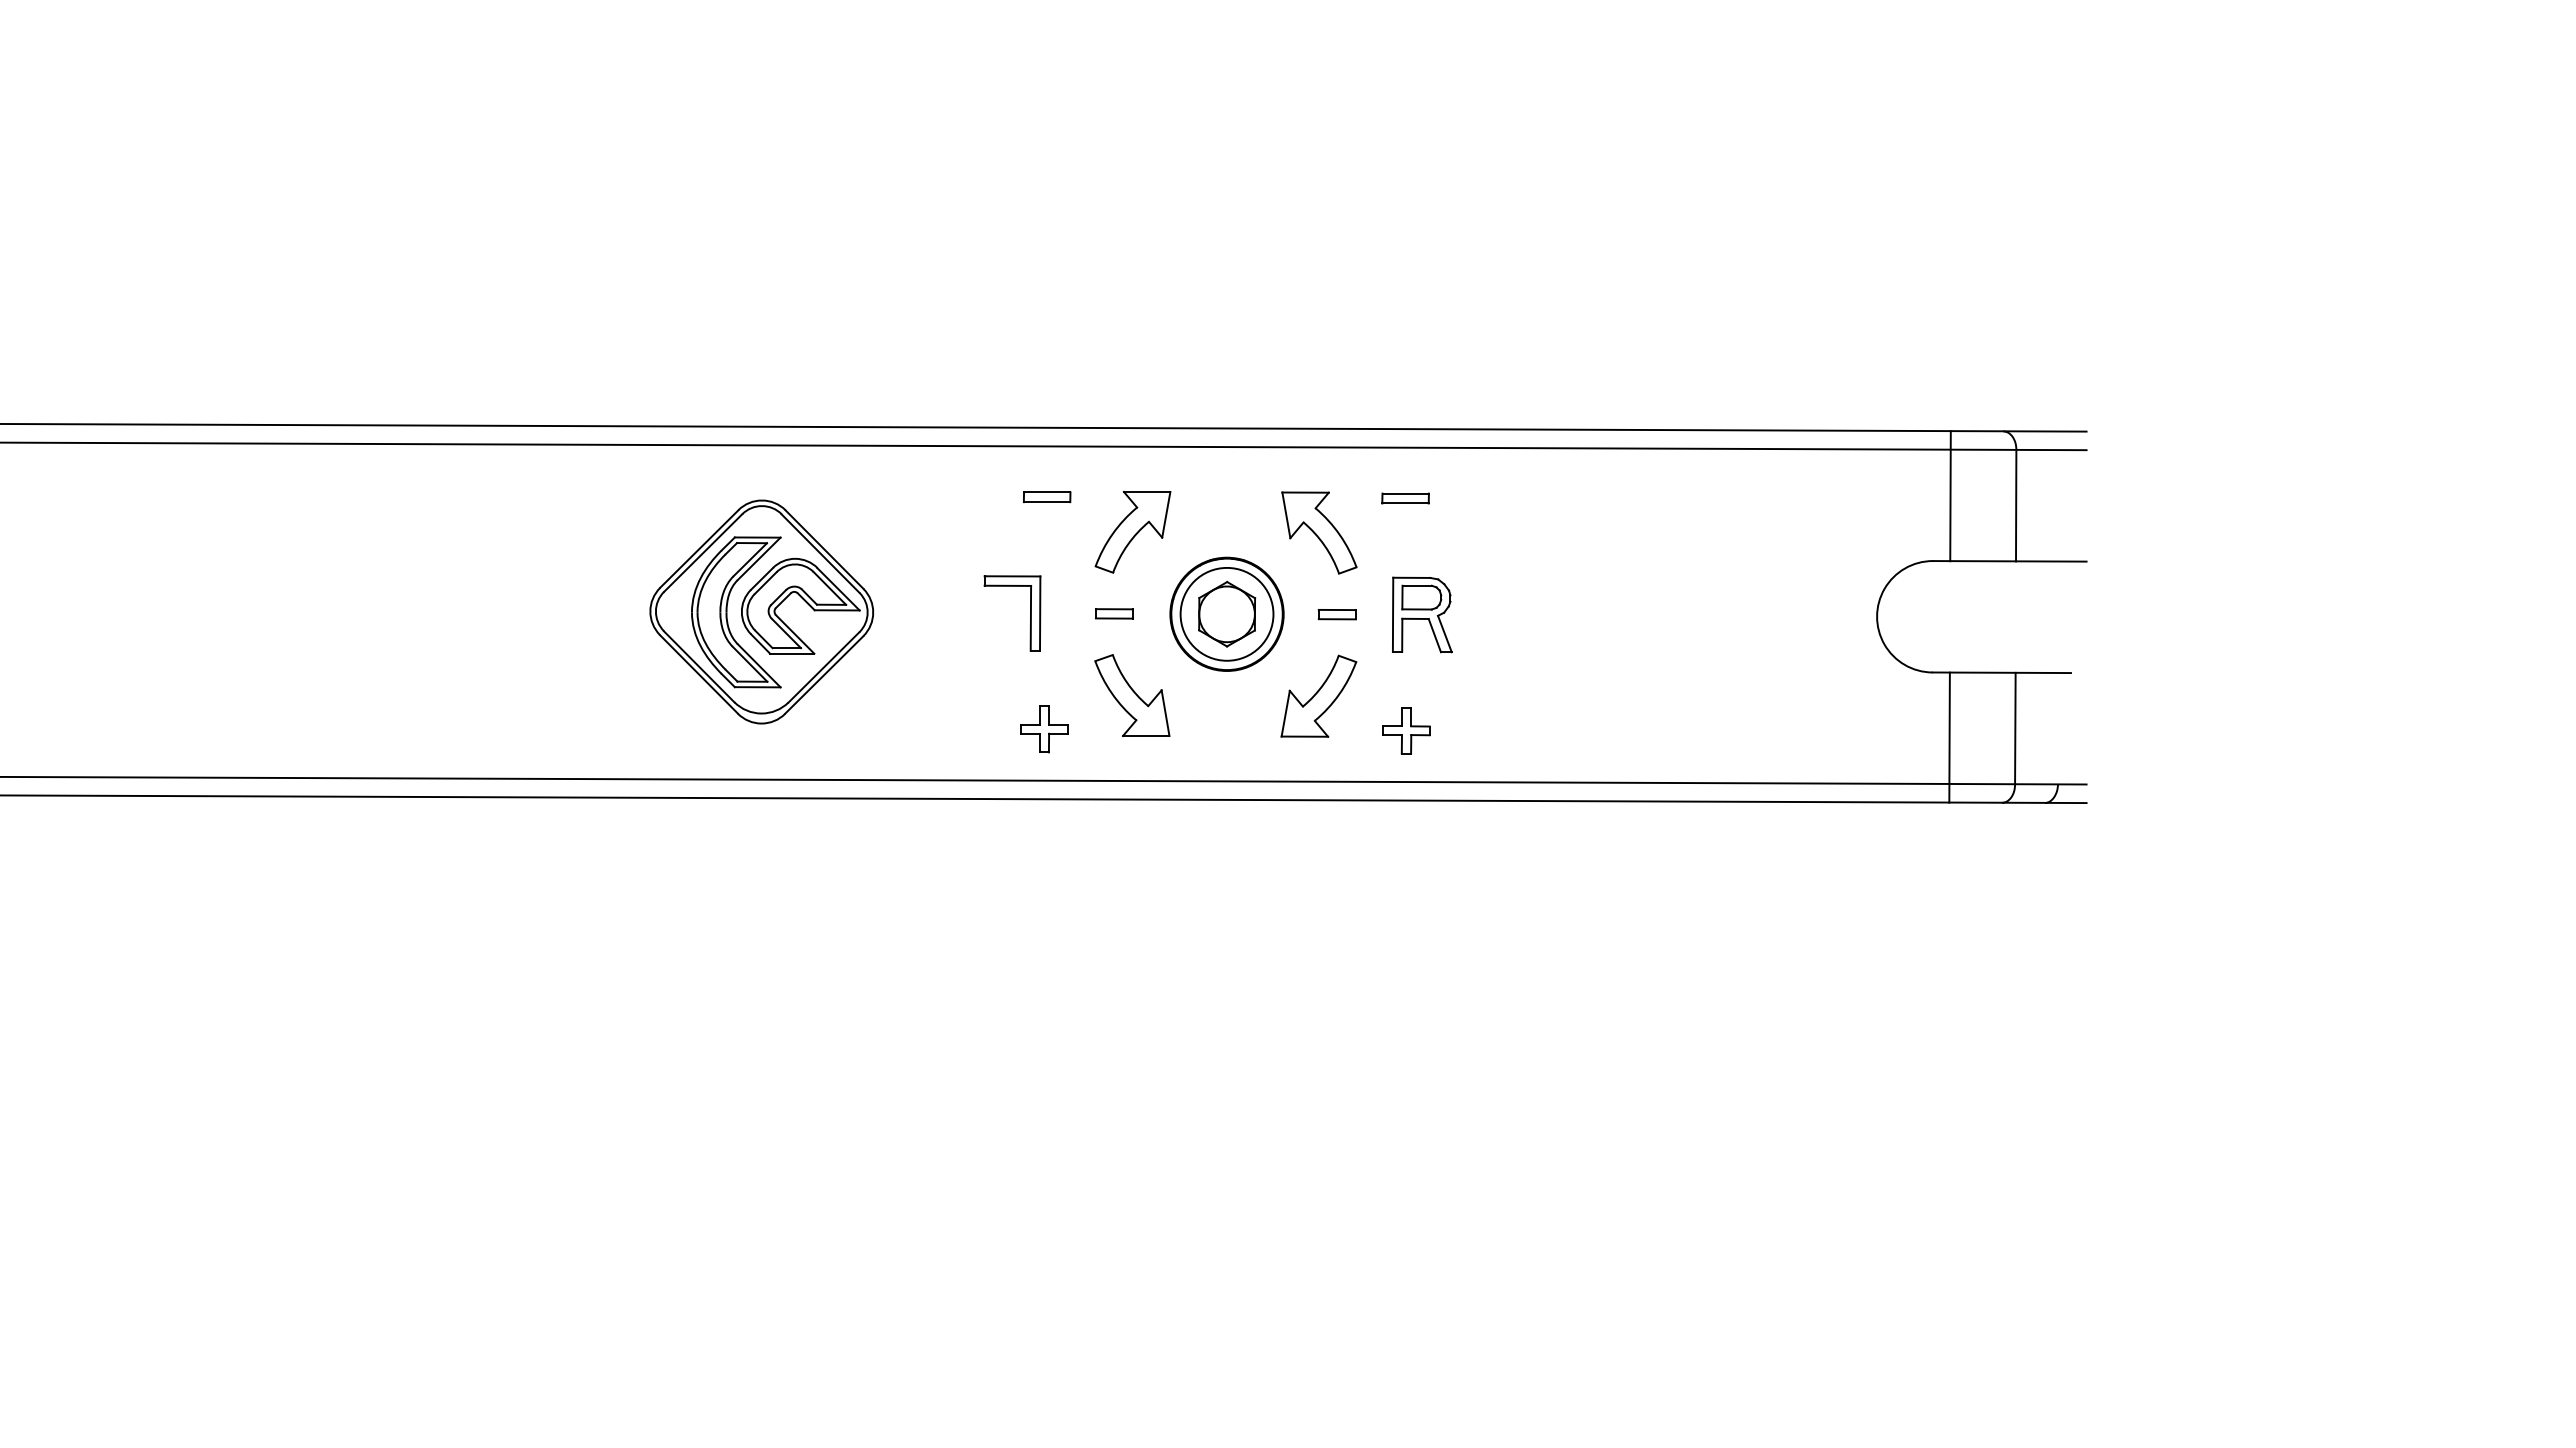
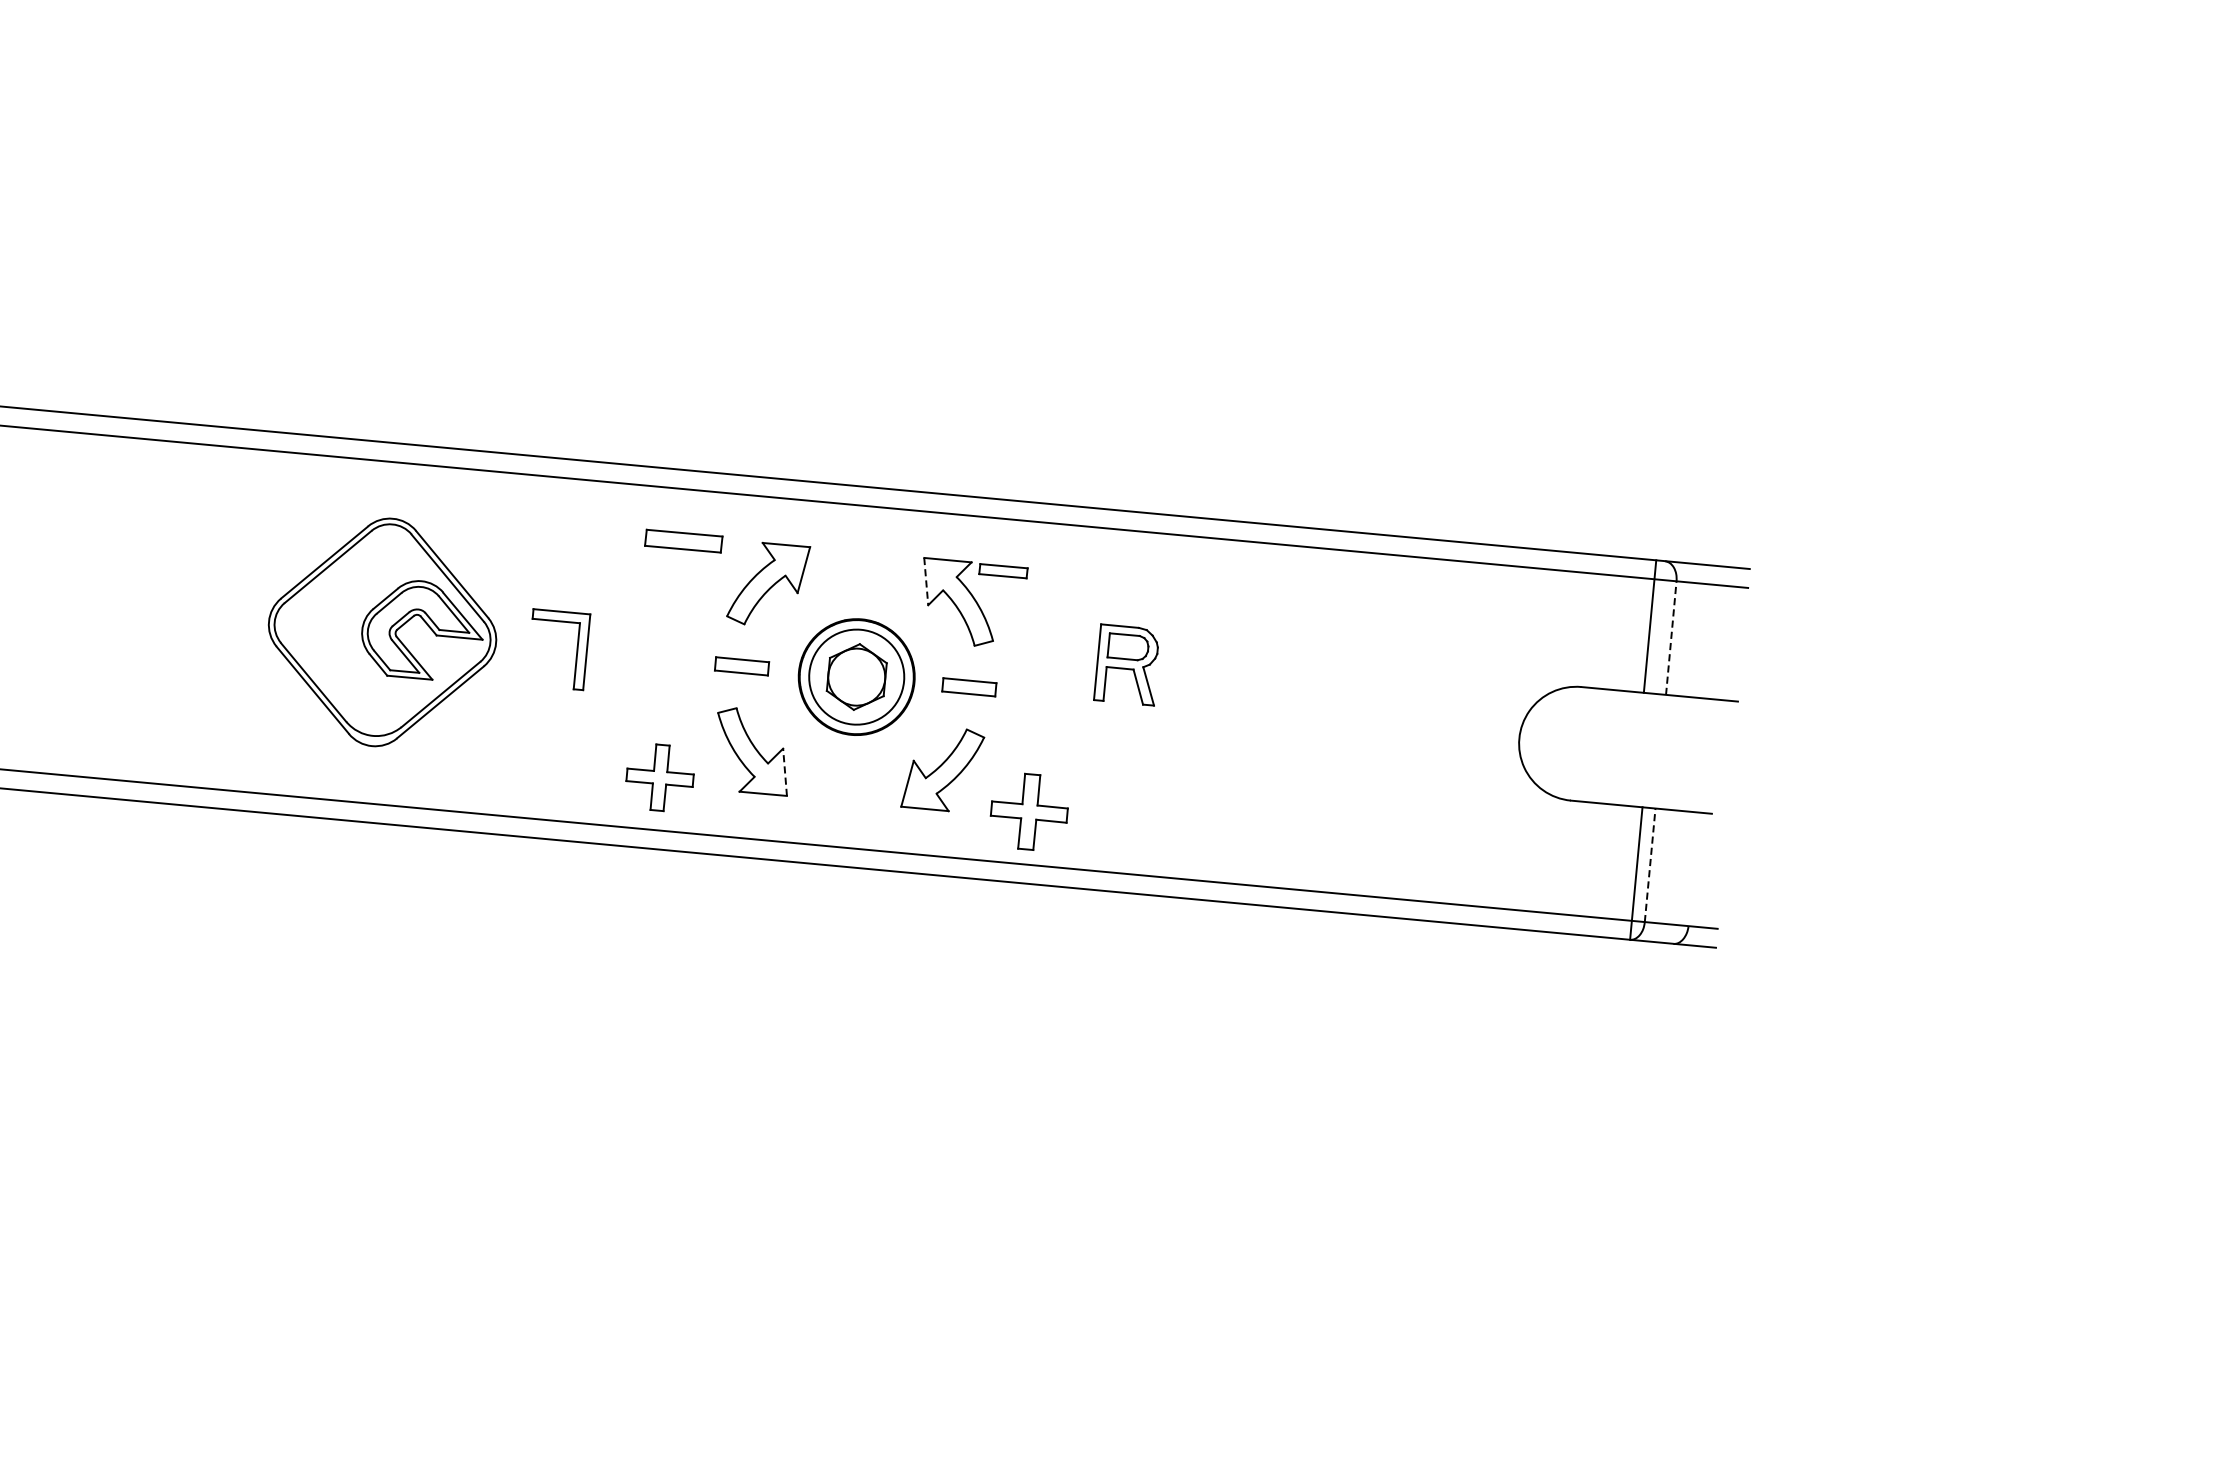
line: (1950, 496) -> (1650, 626), moved
part: (1047, 497) -> (684, 541), size x1.6
part: (1405, 498) -> (1003, 571), moved
line: (2016, 505) -> (1671, 637), solid -> dashed
line: (1286, 515) -> (926, 581), solid -> dashed
part: (727, 612) -> (347, 629), removed
part: (1030, 613) -> (576, 651), moved
part: (1114, 613) -> (742, 666), size x1.4
part: (1336, 614) -> (968, 687), size x1.4
part: (1422, 614) -> (1127, 664), moved
line: (1165, 712) -> (785, 771), solid -> dashed
line: (2015, 728) -> (1650, 865), solid -> dashed
part: (1044, 729) -> (660, 777), size x1.4
part: (1406, 730) -> (1029, 811), size x1.6
line: (1949, 737) -> (1636, 873), moved

